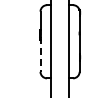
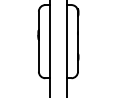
line: (40, 54) -> (38, 54), dashed -> solid

